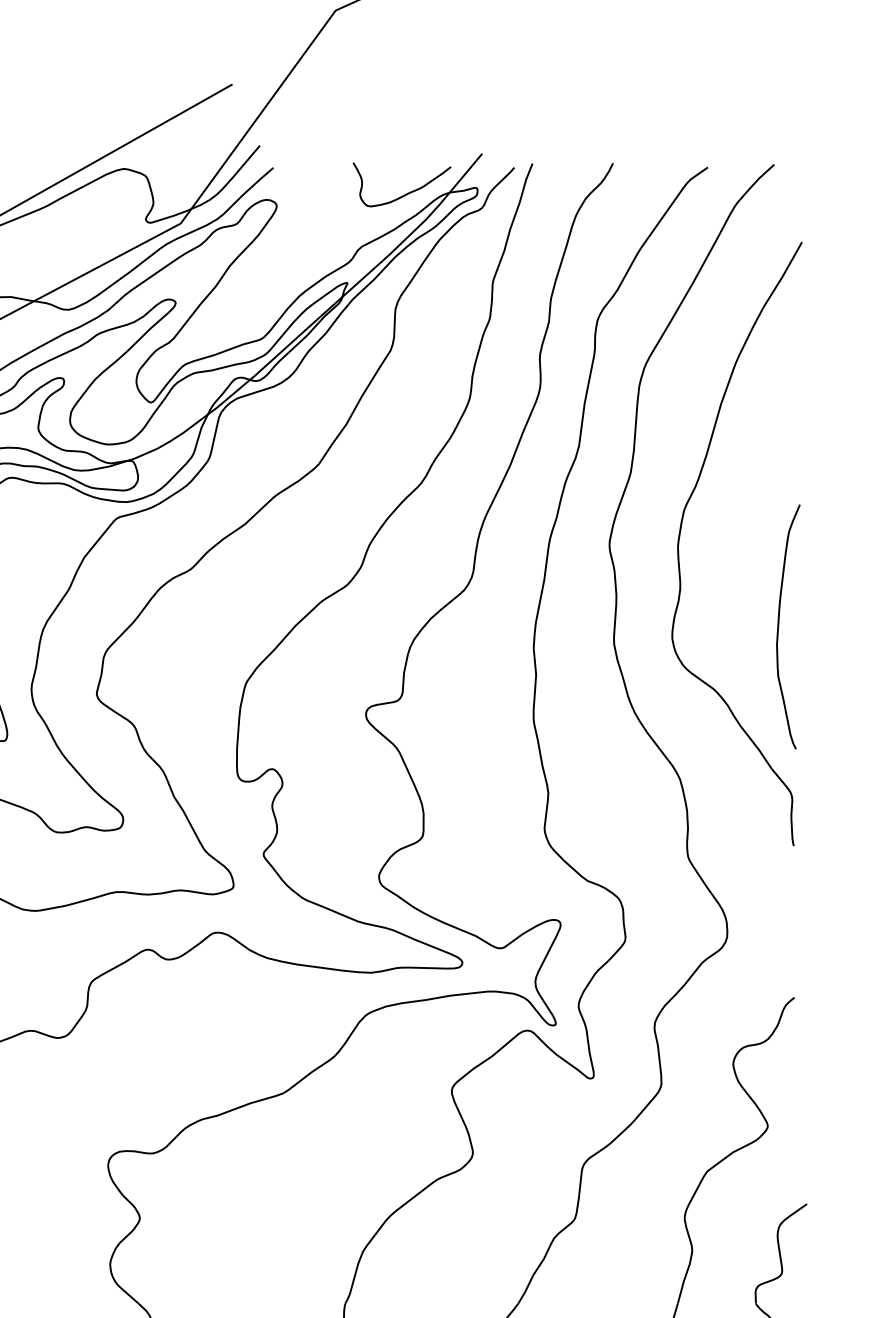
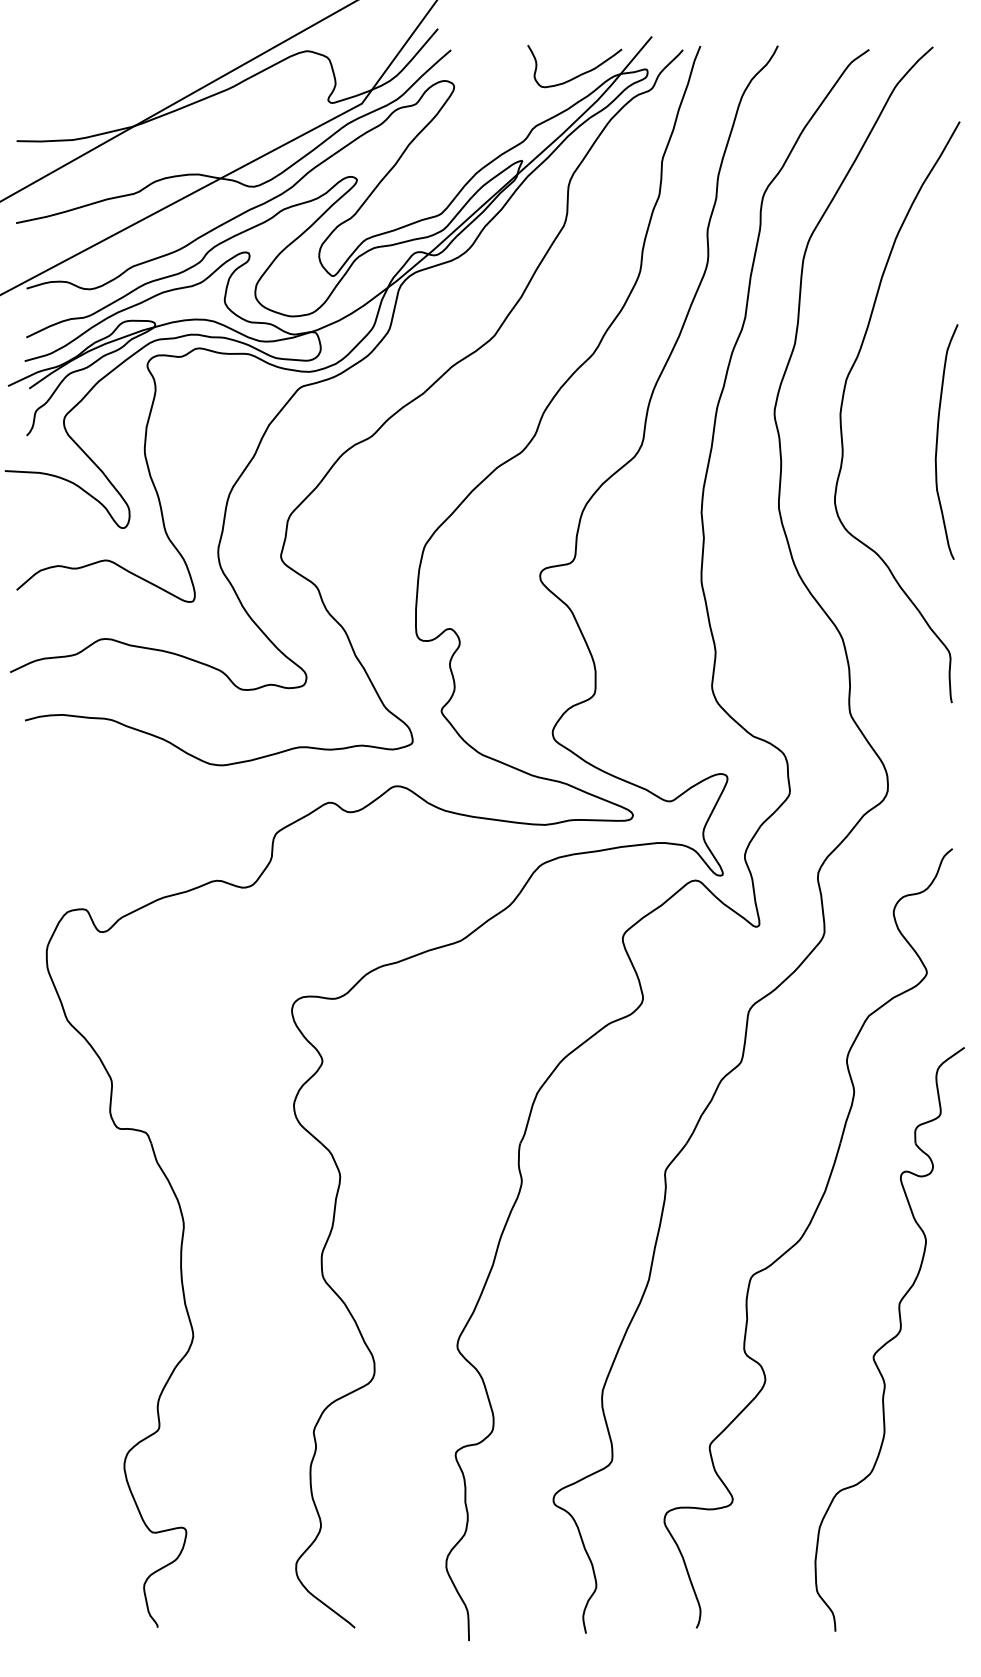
curve: (779, 622) -> (938, 437), moved

